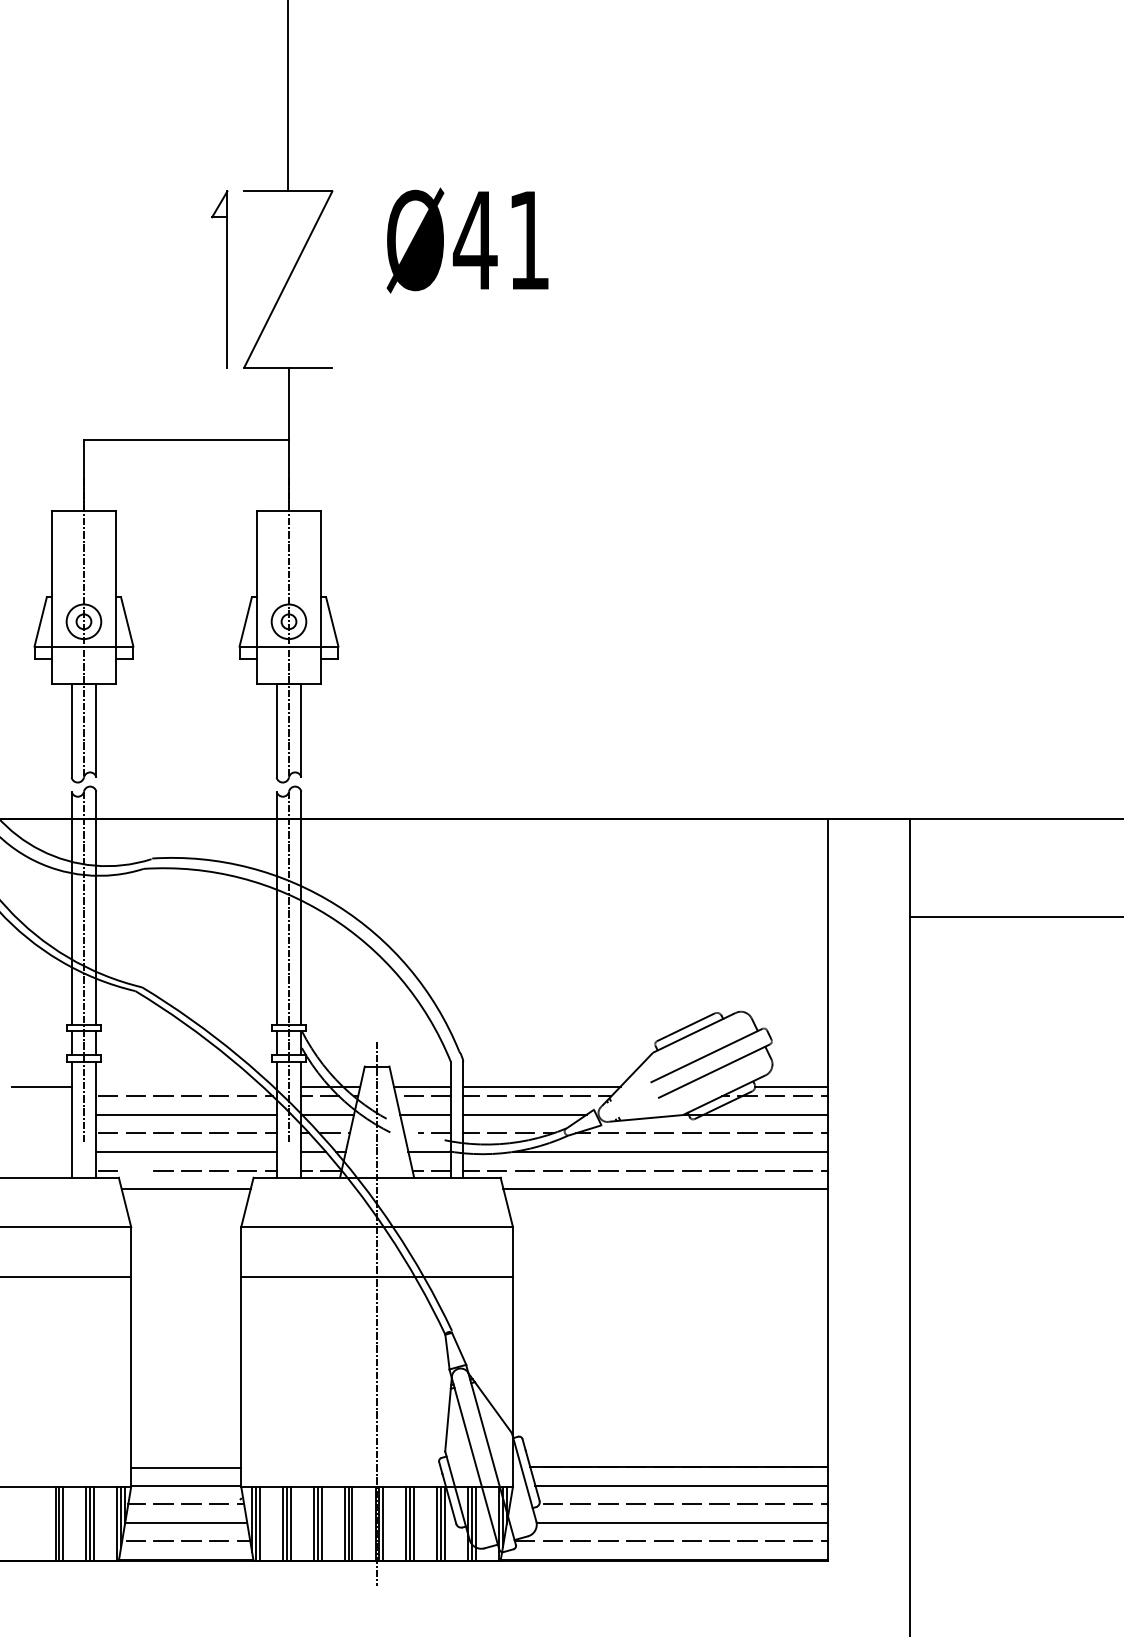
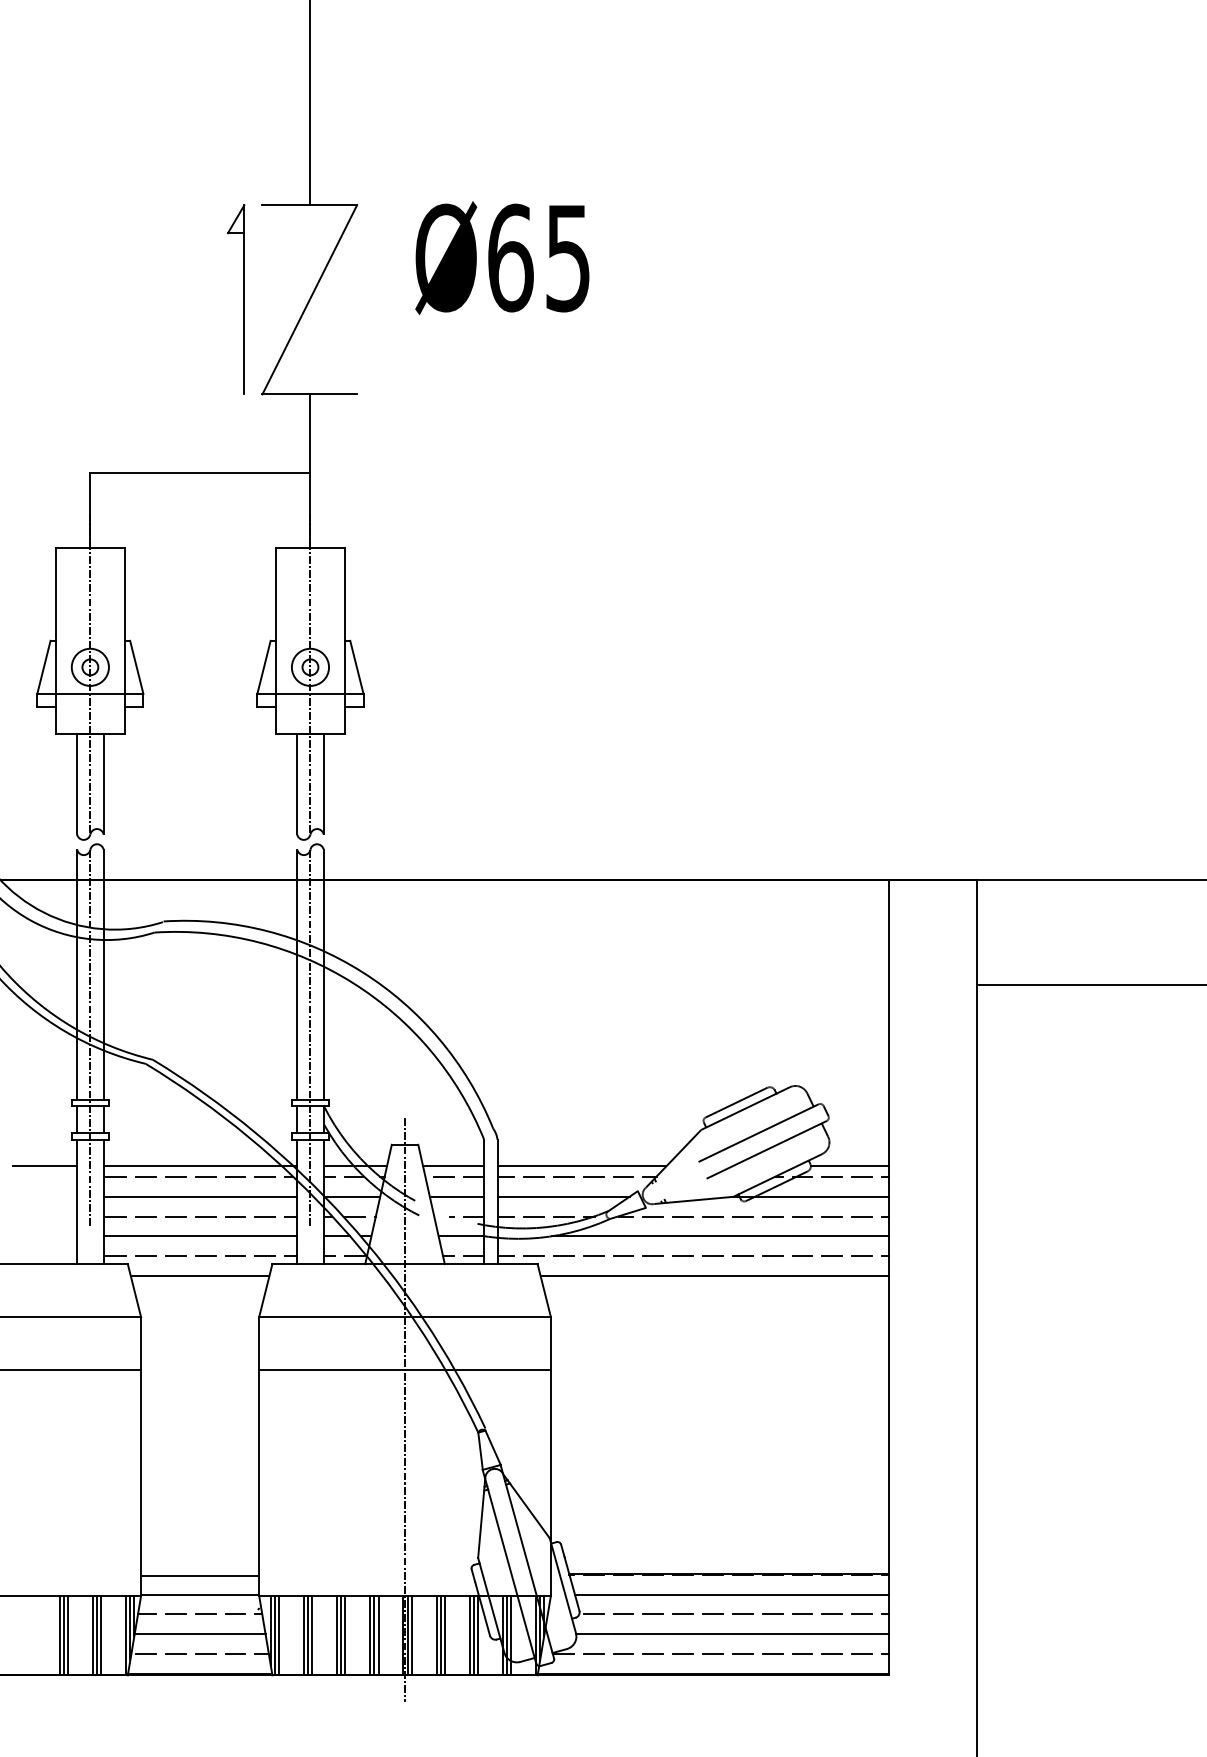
text: (500, 239) -> (537, 257), Ø41 -> Ø65
line: (186, 1086) -> (200, 1166), added
line: (135, 1169) -> (145, 1255), added

